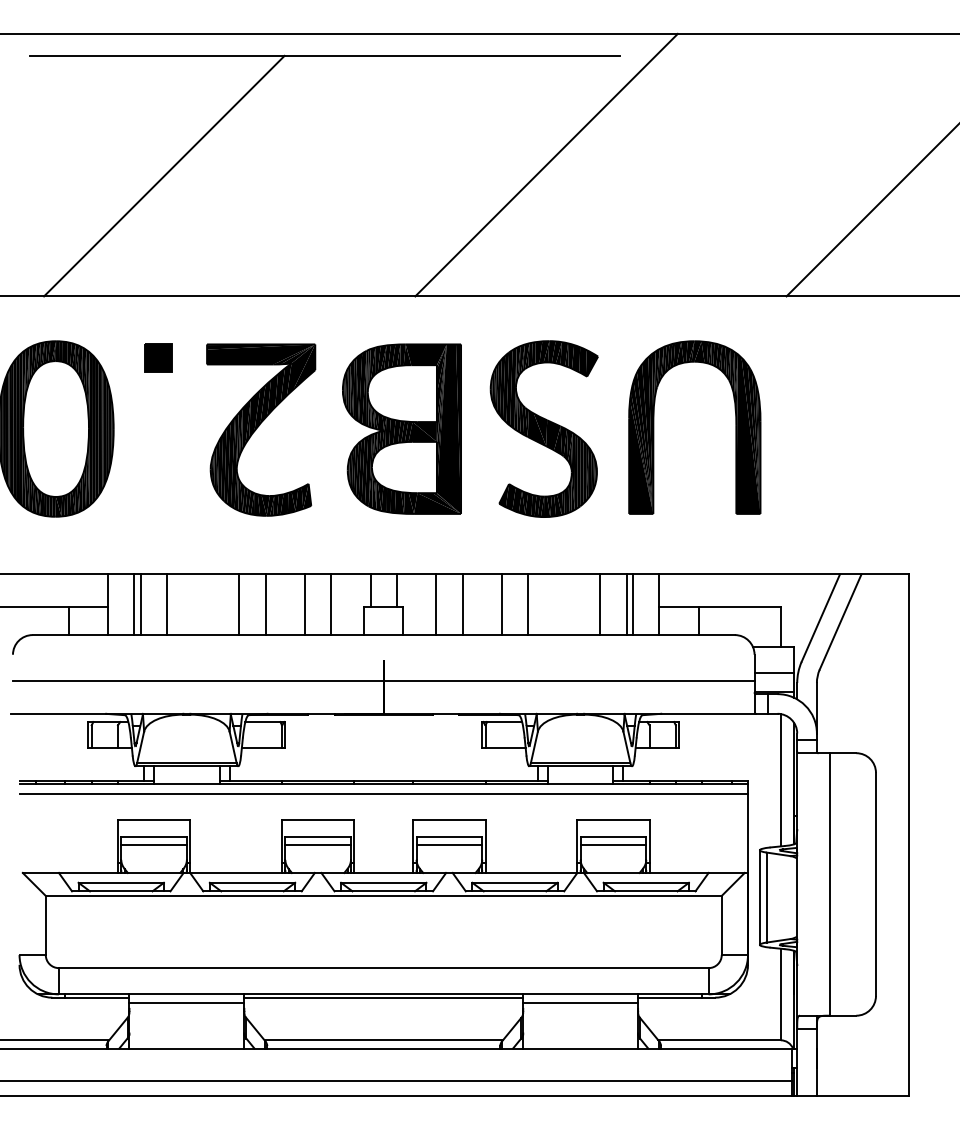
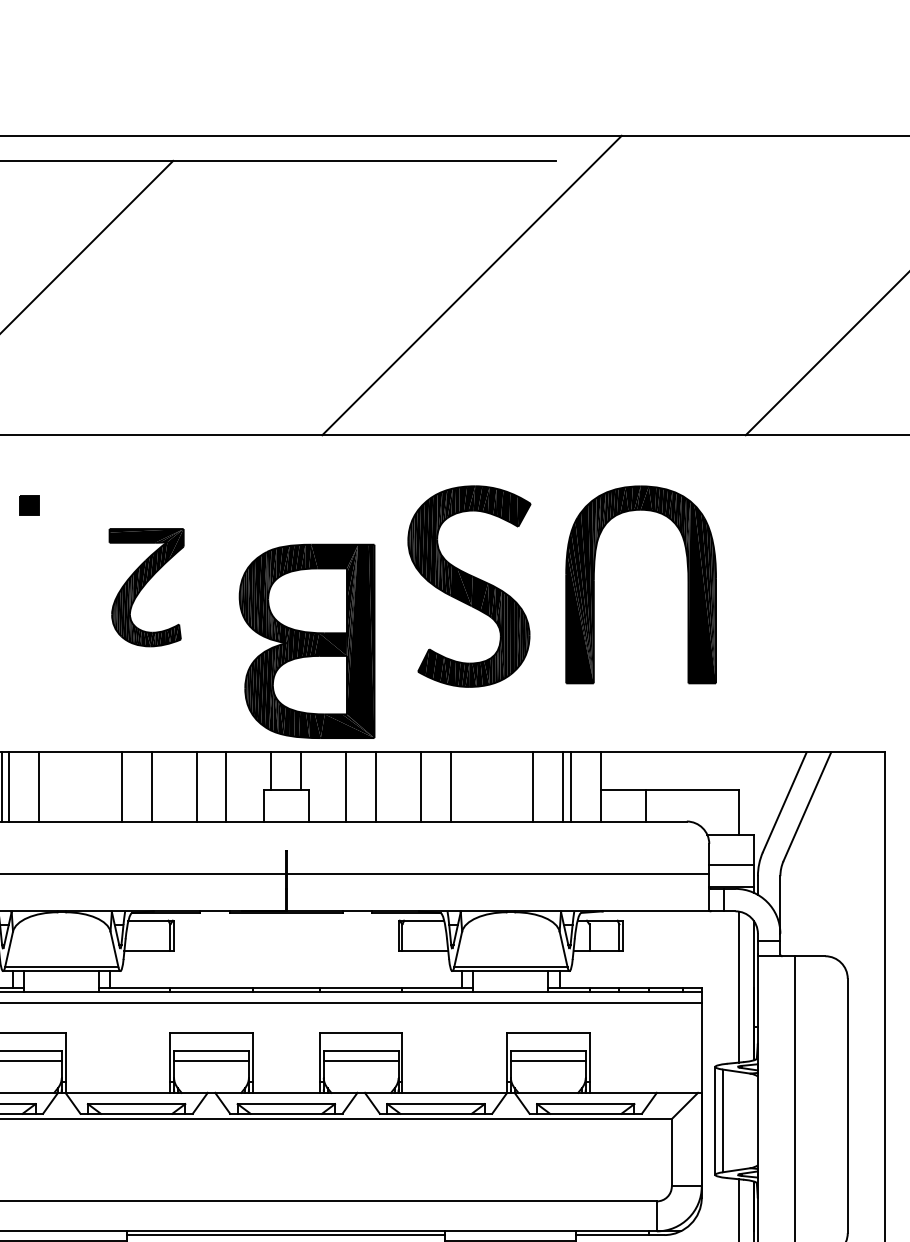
part: (158, 357) -> (29, 504), size x0.6
part: (401, 428) -> (306, 640), moved
part: (261, 429) -> (146, 587), size x0.6

